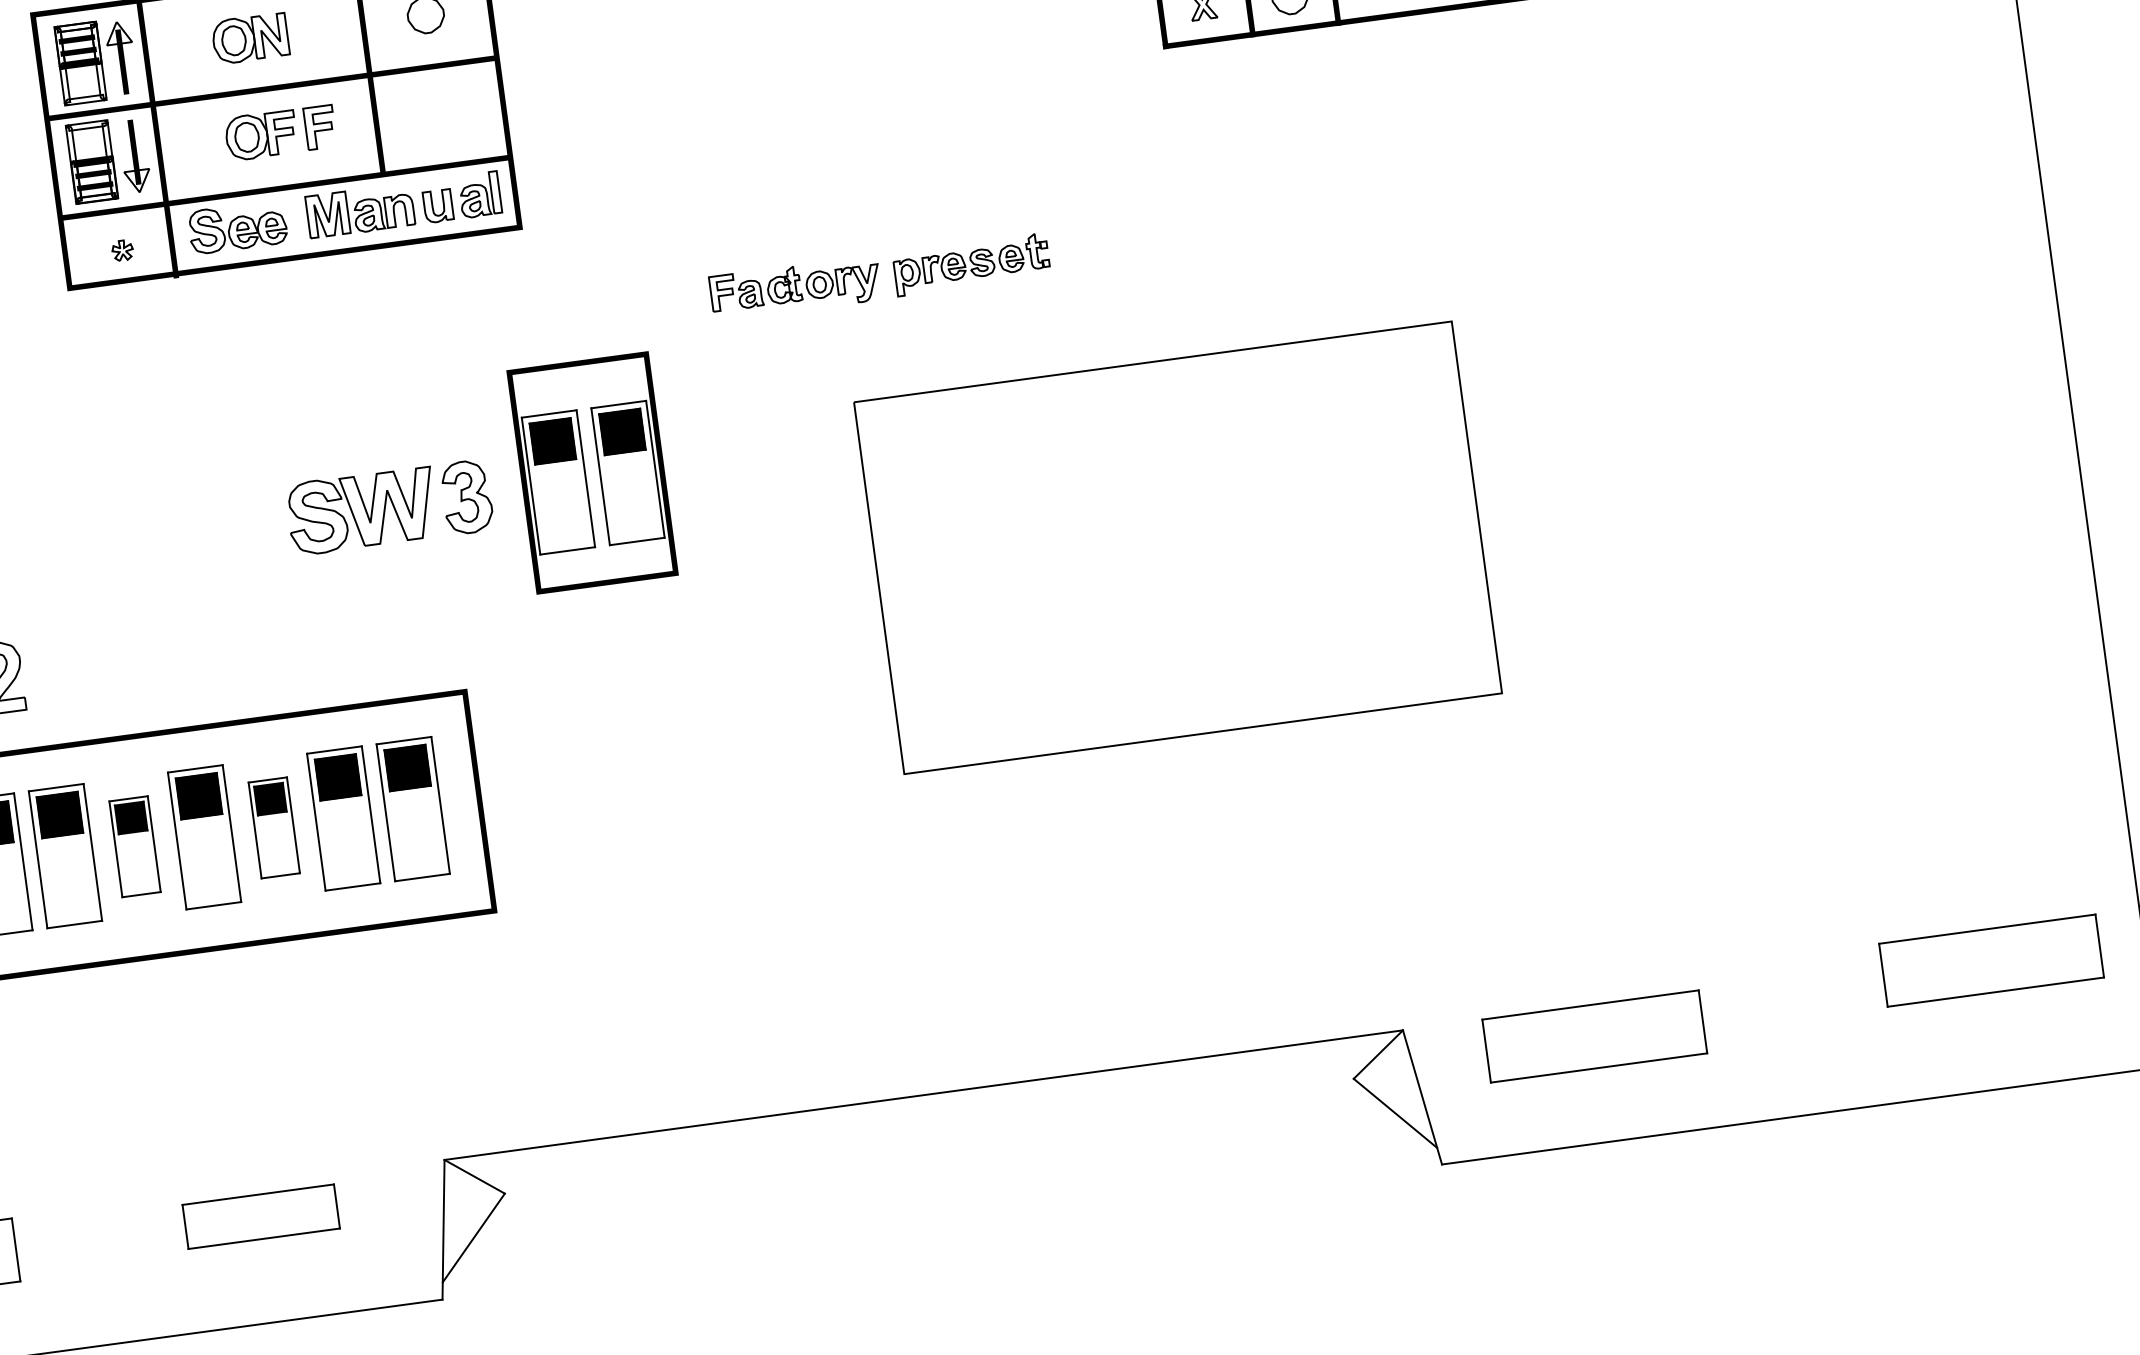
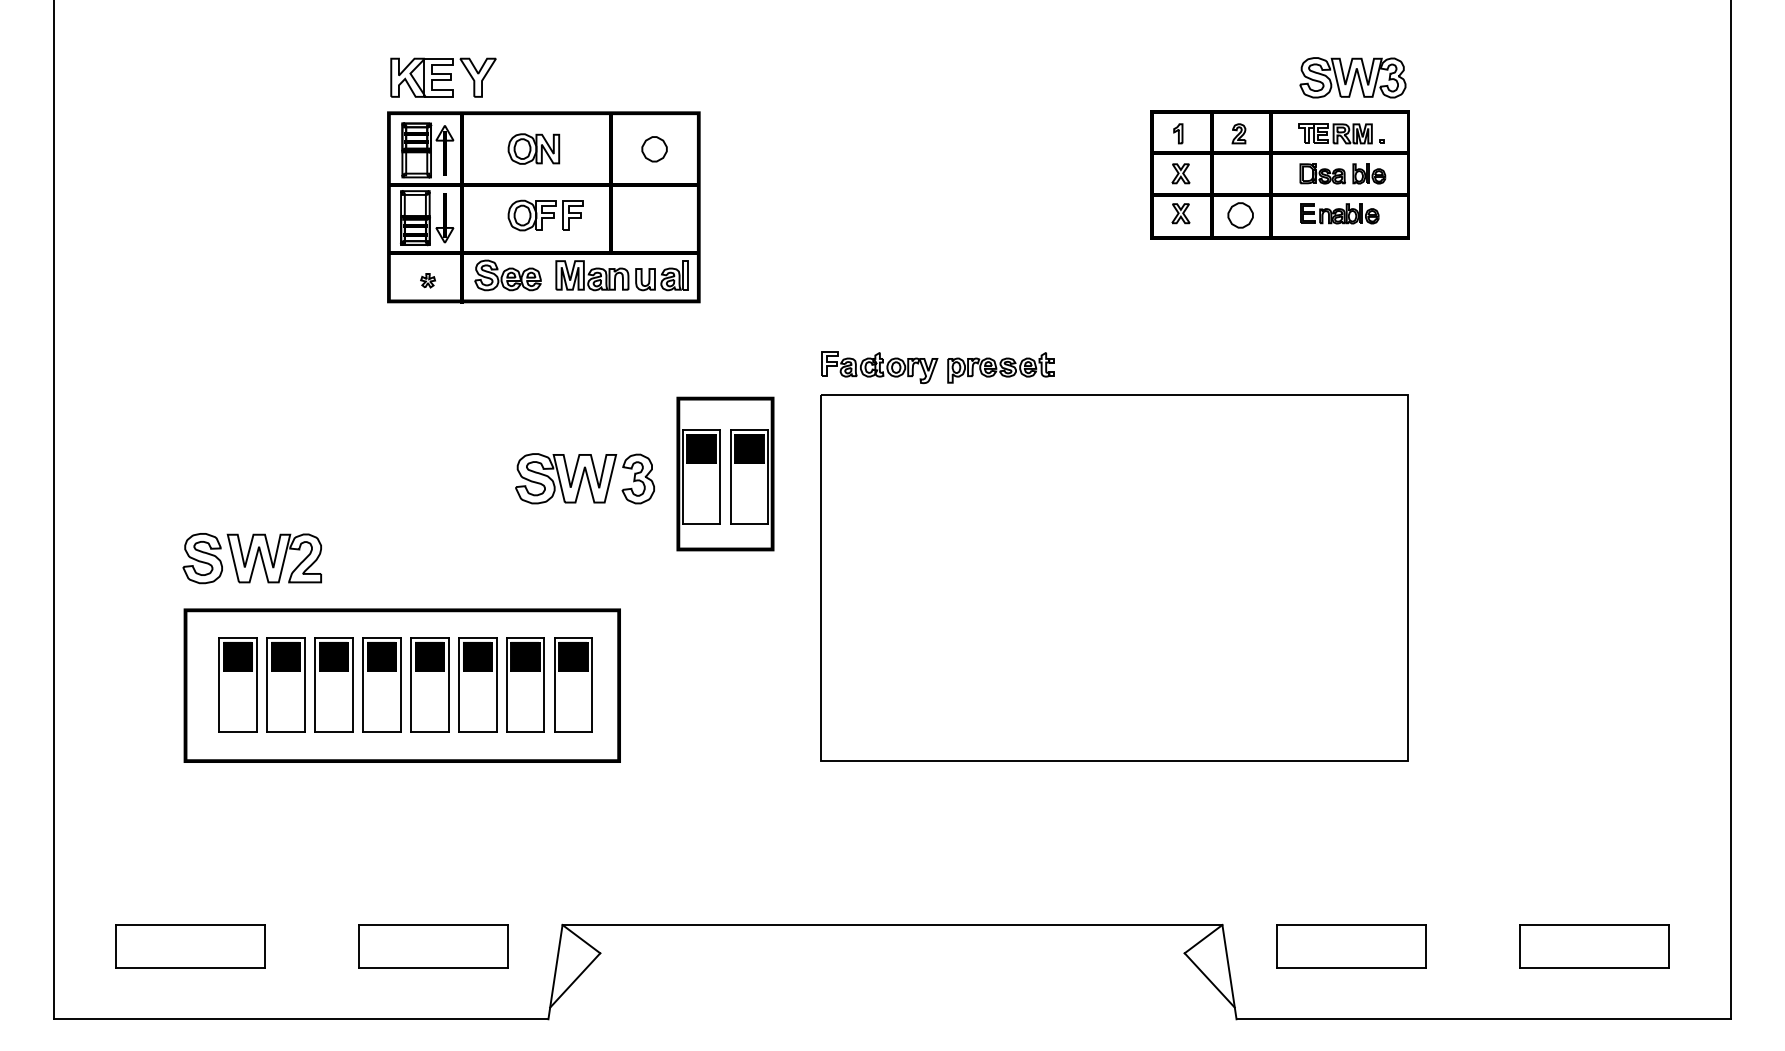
part: (1177, 546) -> (1114, 577), size x1.43
part: (273, 827) -> (477, 684), size x1.43
part: (134, 846) -> (381, 684), size x1.43
part: (1991, 960) -> (1594, 946), moved
part: (261, 1216) -> (433, 946), size x1.43

